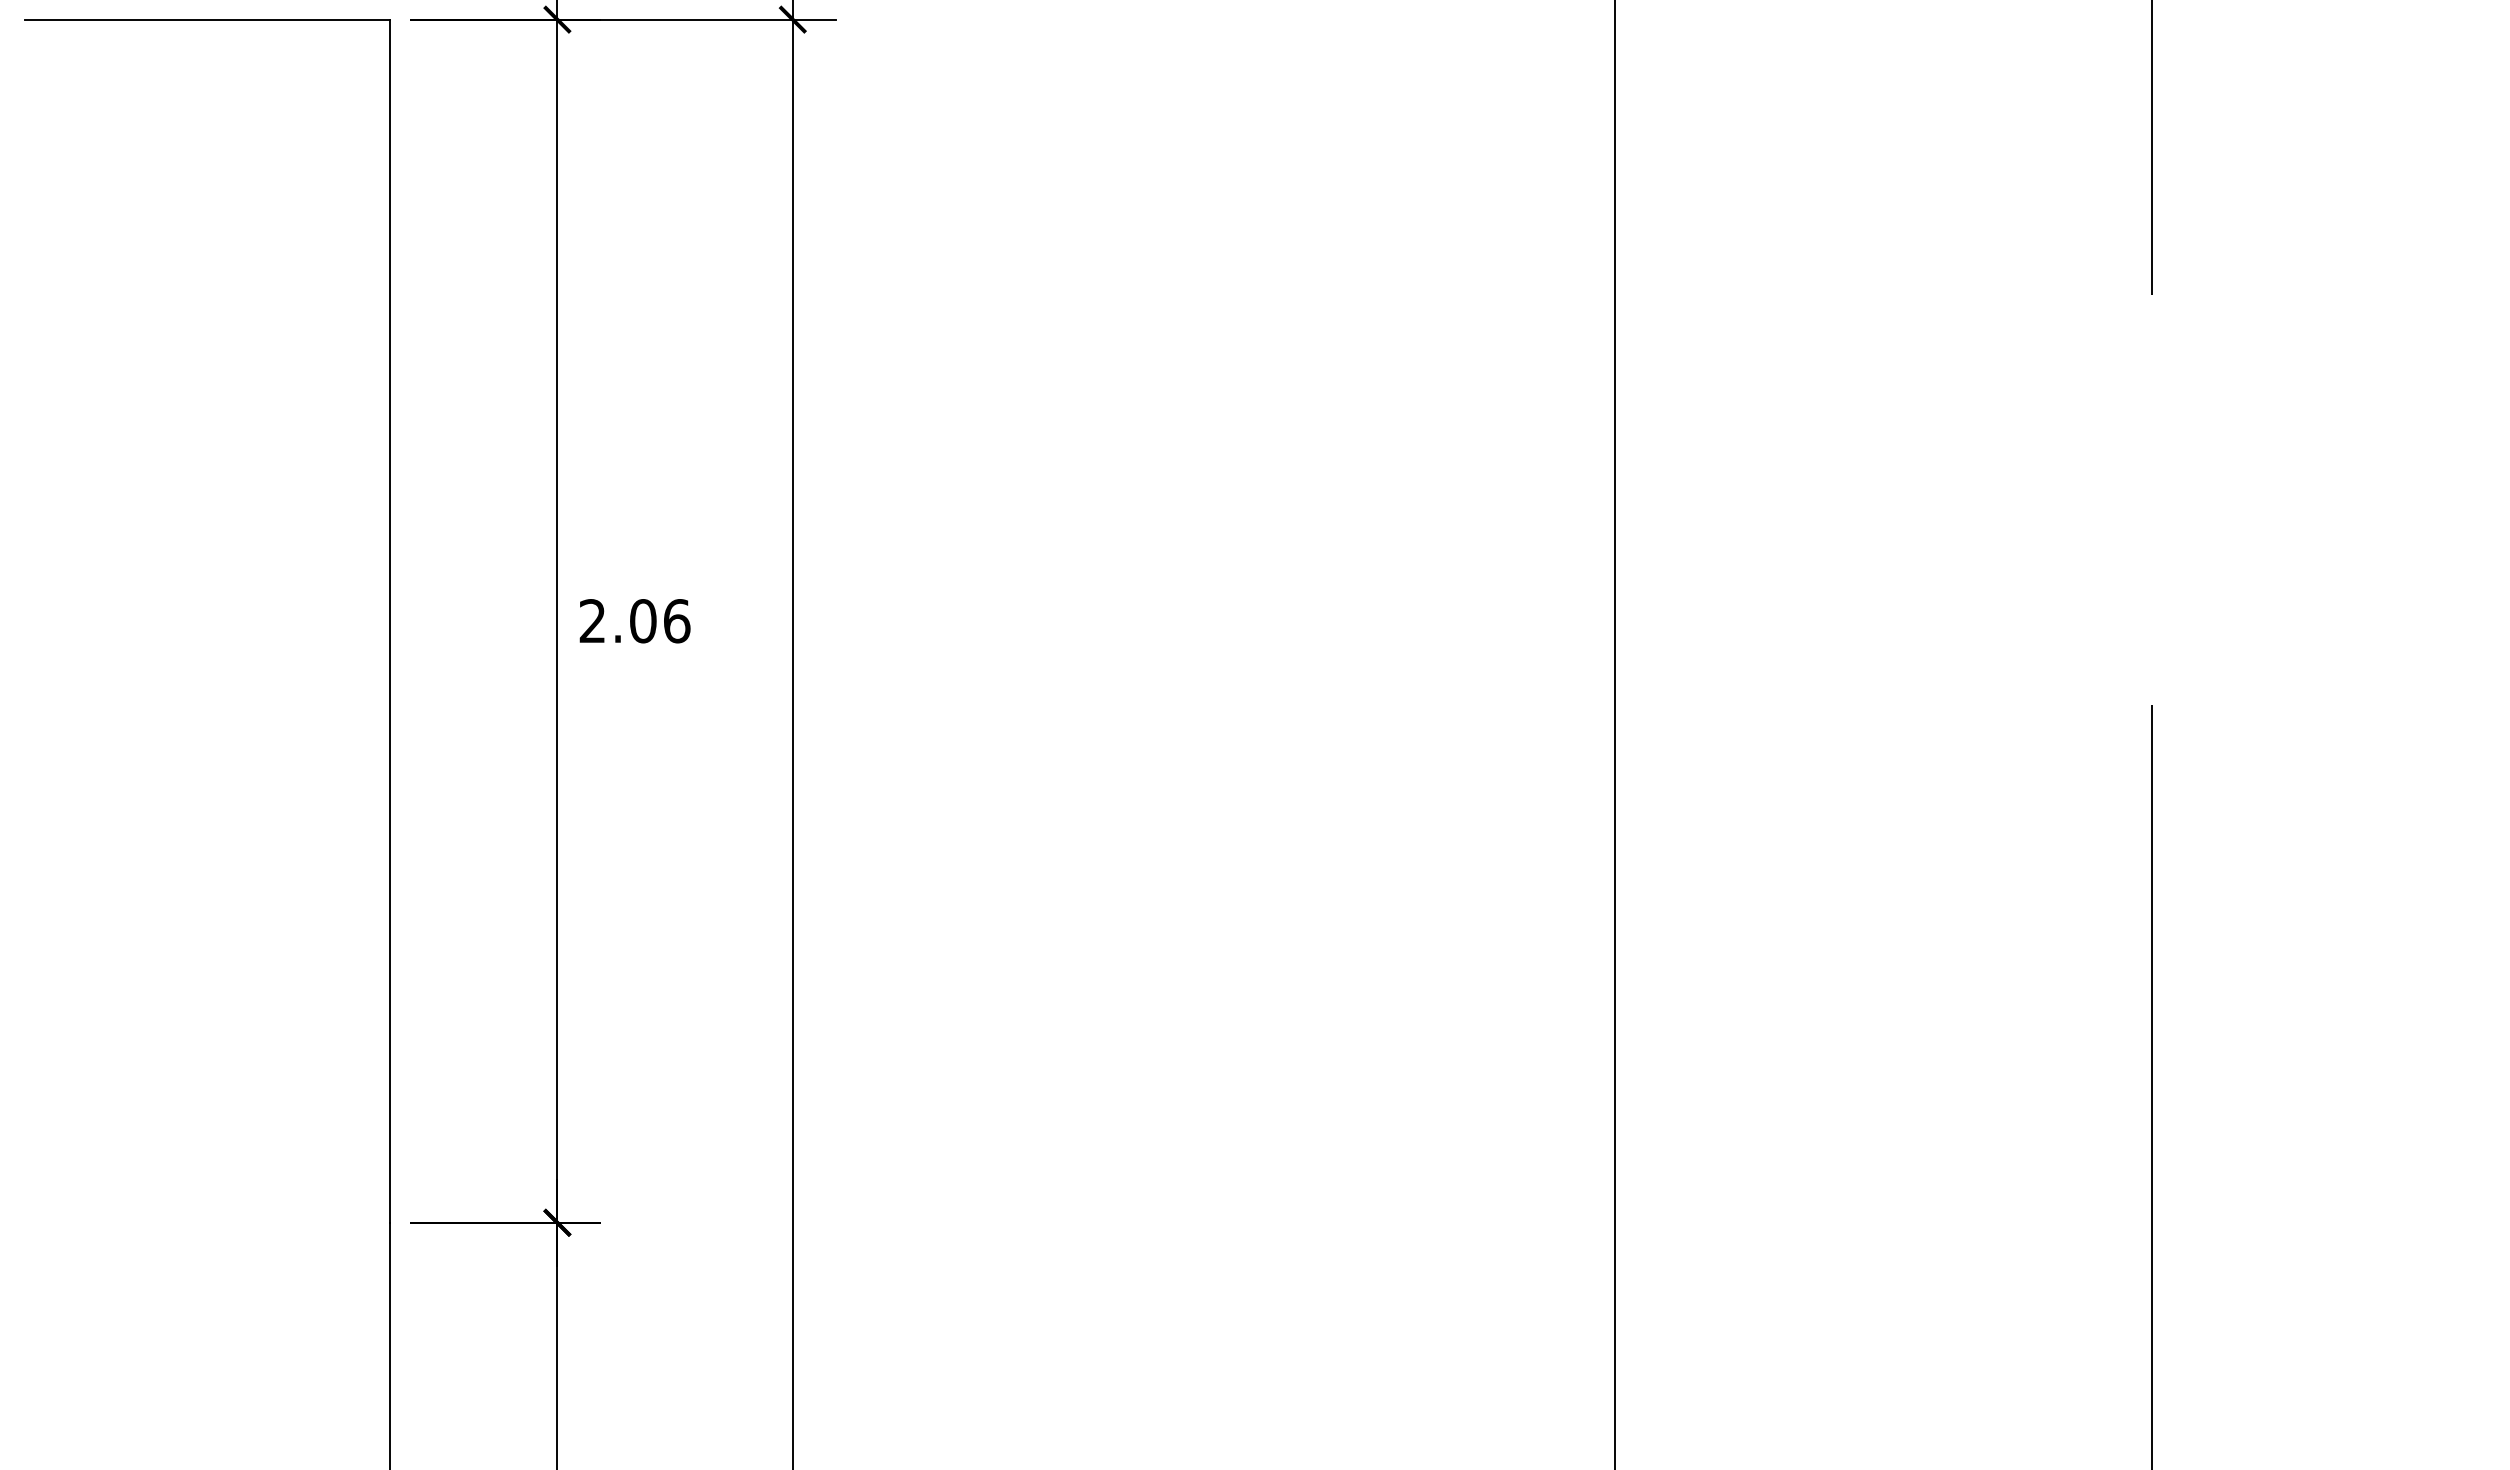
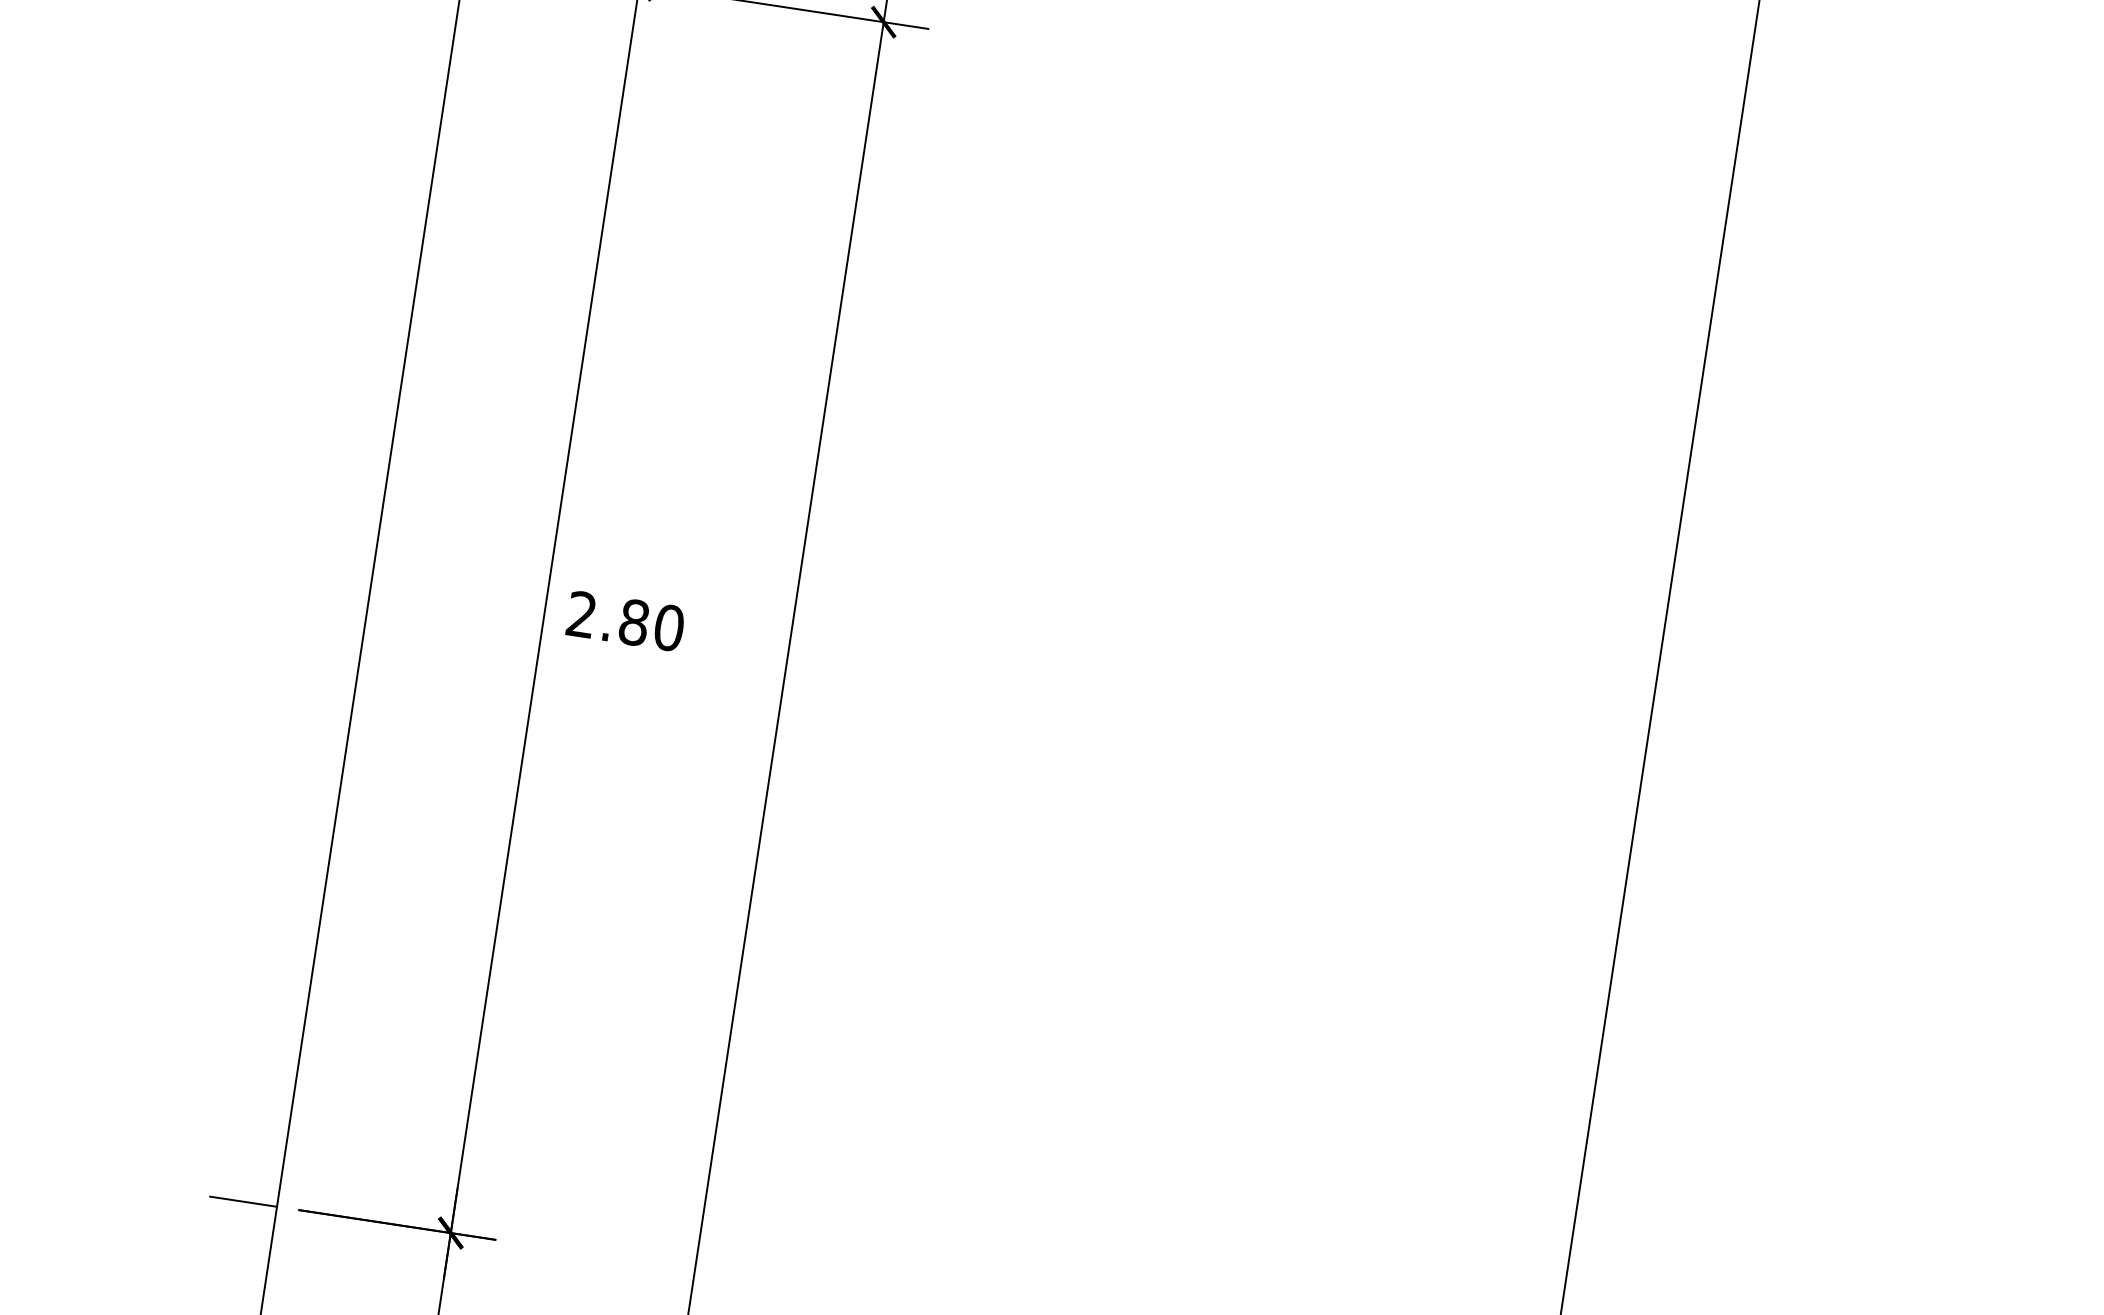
text: (660, 621) -> (652, 625), 2.06 -> 2.80
line: (357, 1222) -> (243, 1201), added

